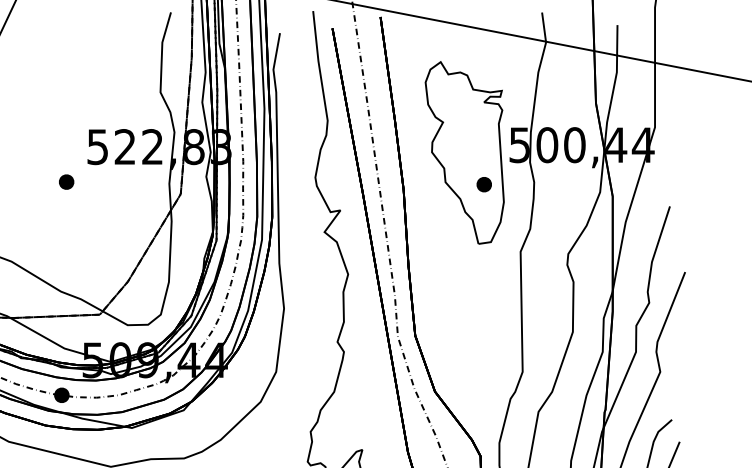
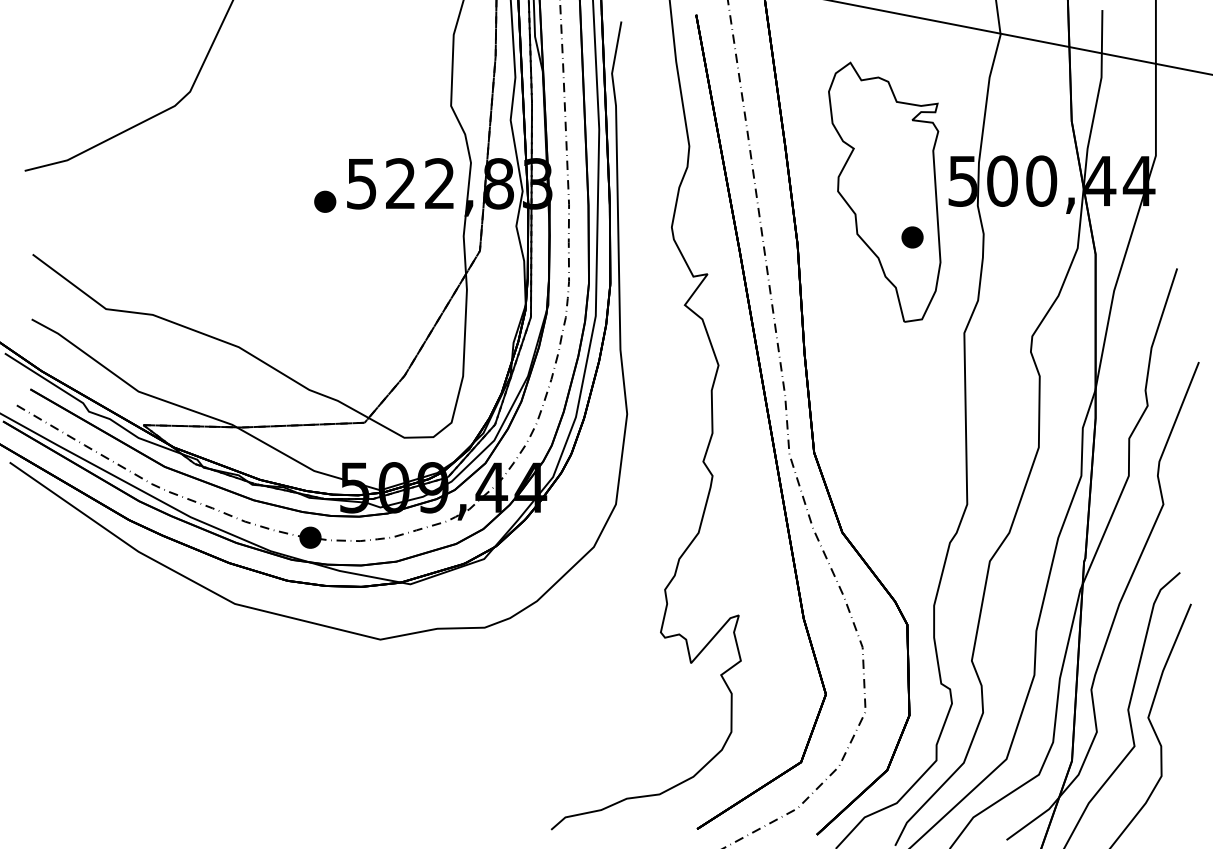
part: (66, 181) -> (325, 201), moved

